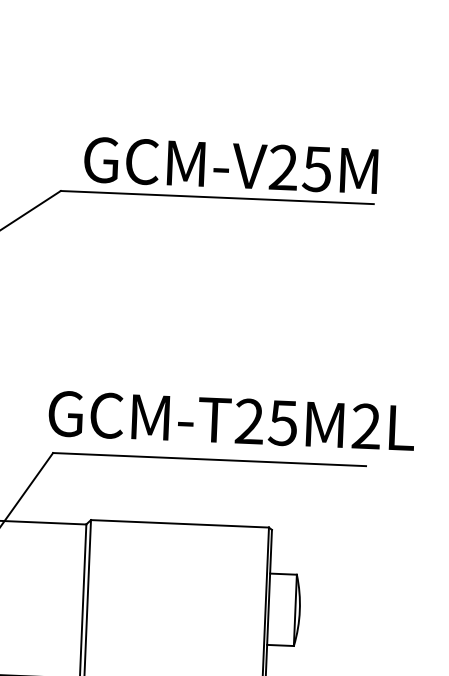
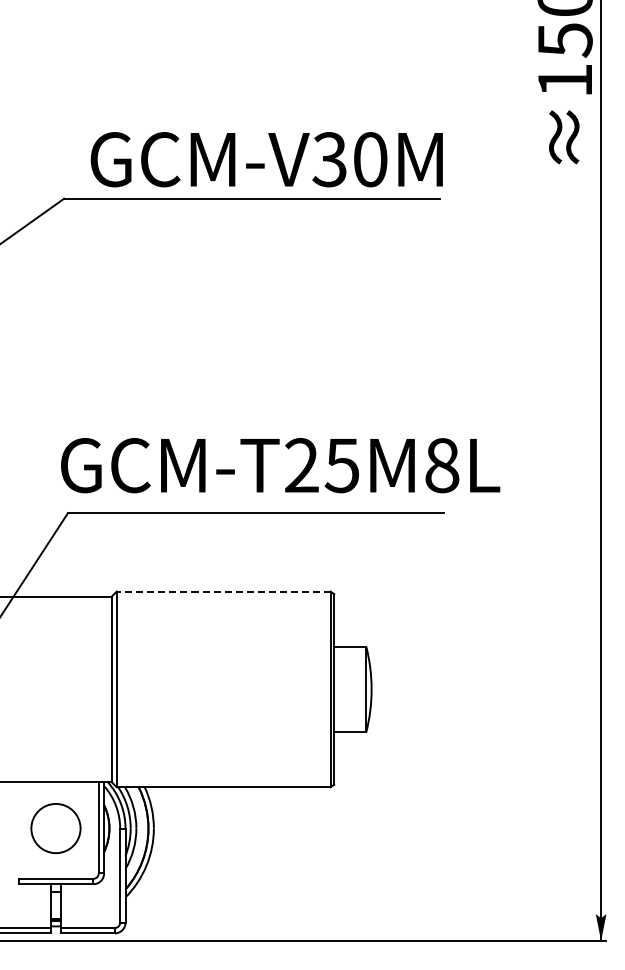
text: (299, 168) -> (349, 159), GCM-V25M -> GCM-V30M
text: (366, 426) -> (442, 465), GCM-T25M2L -> GCM-T25M8L
line: (179, 523) -> (223, 591), solid -> dashed

